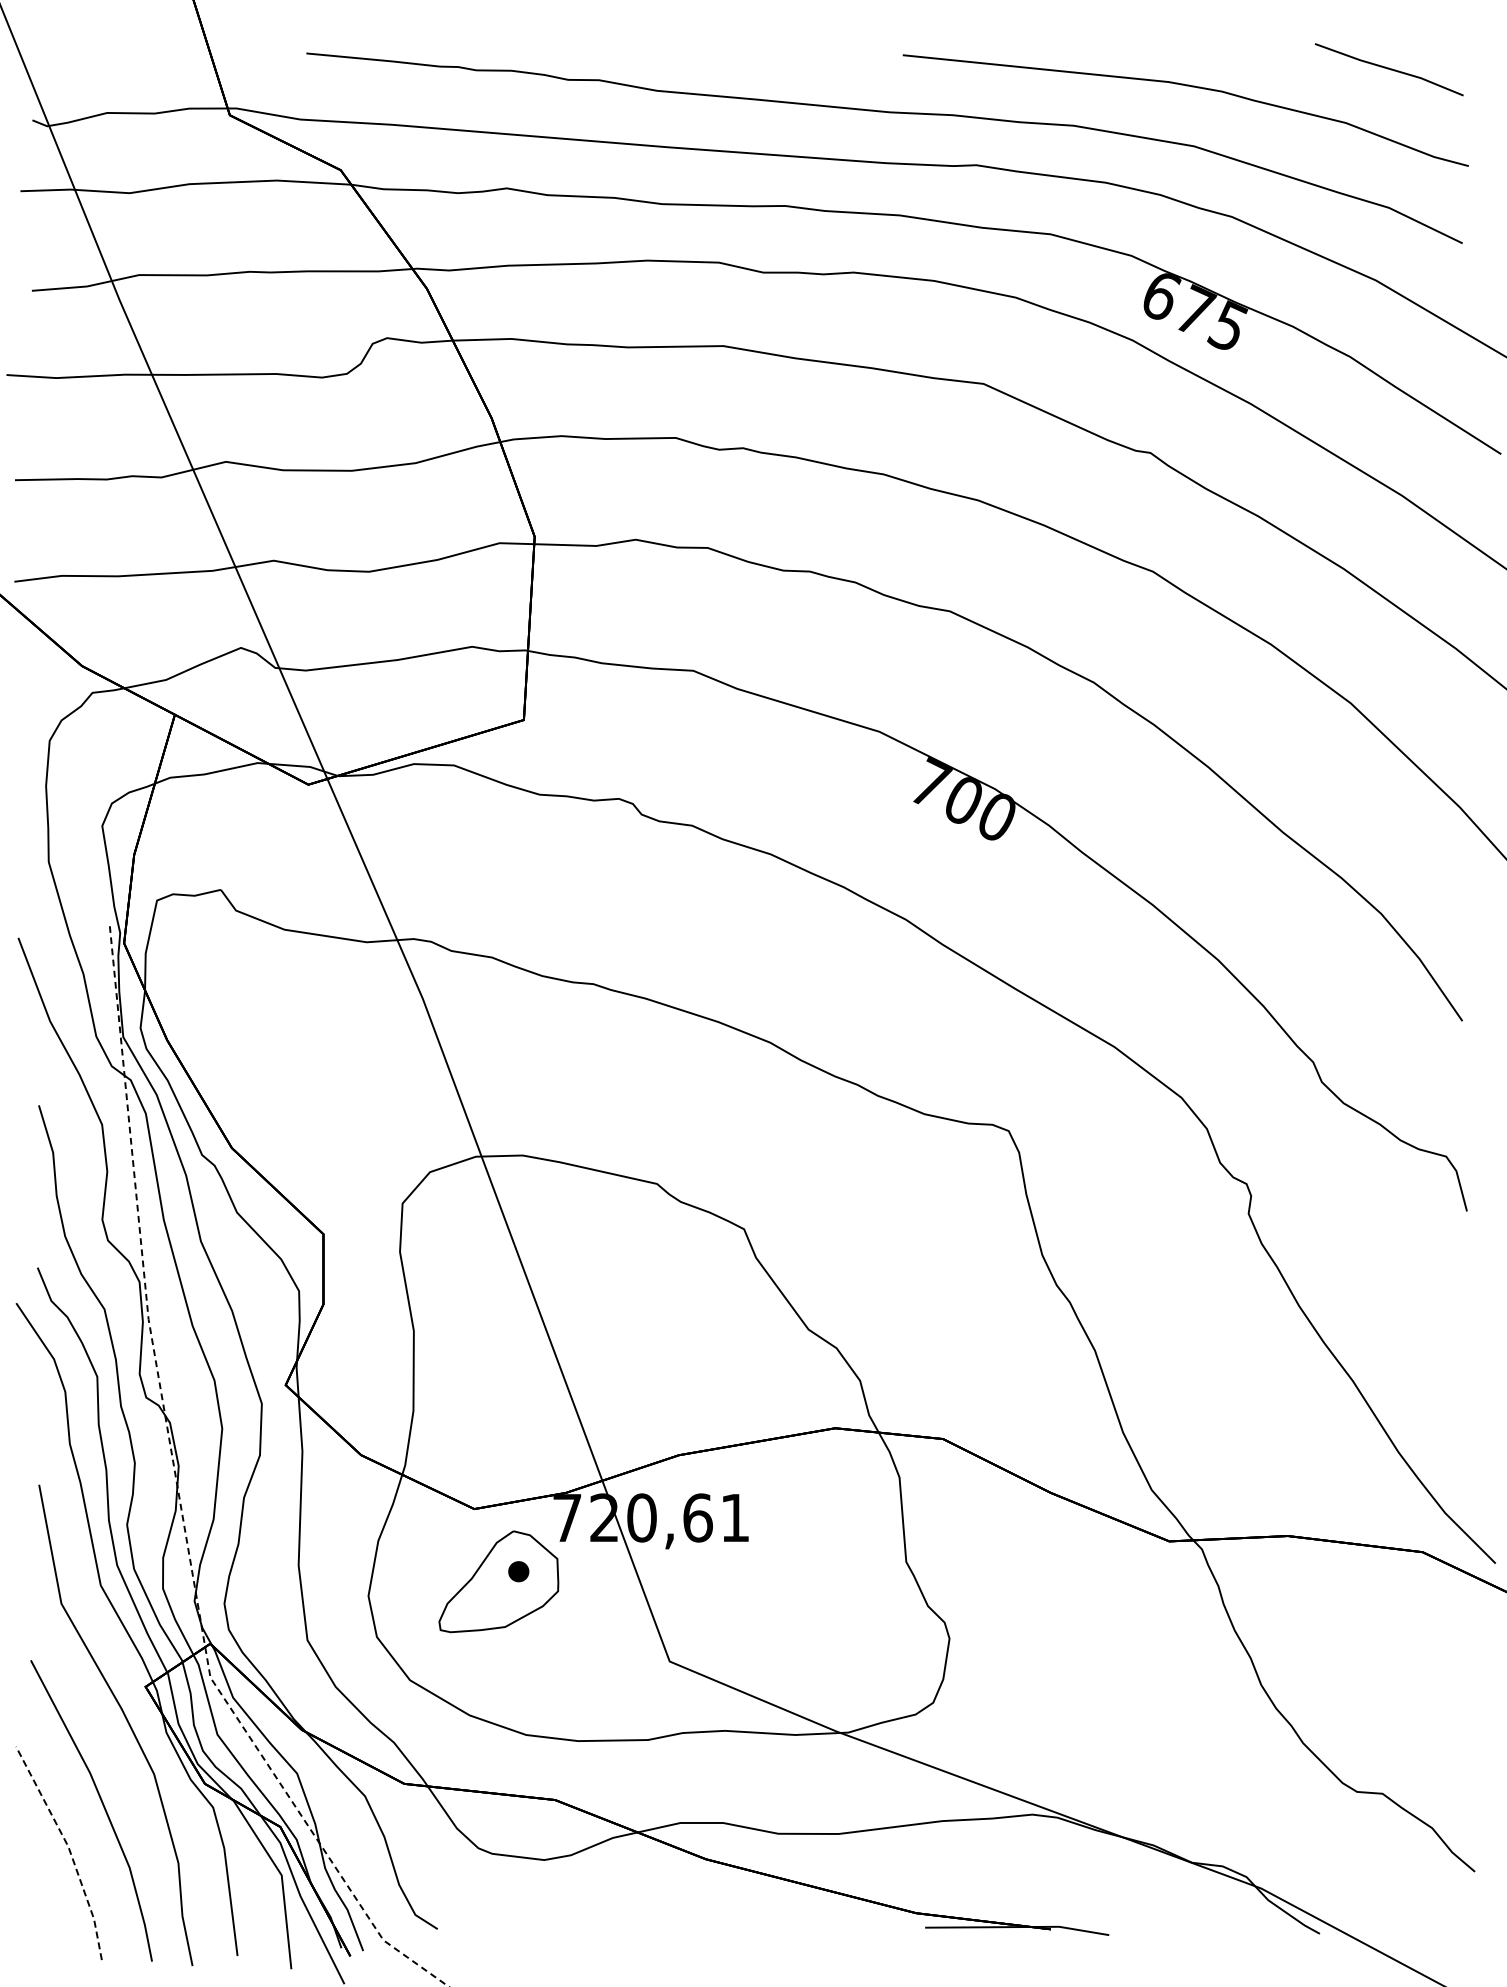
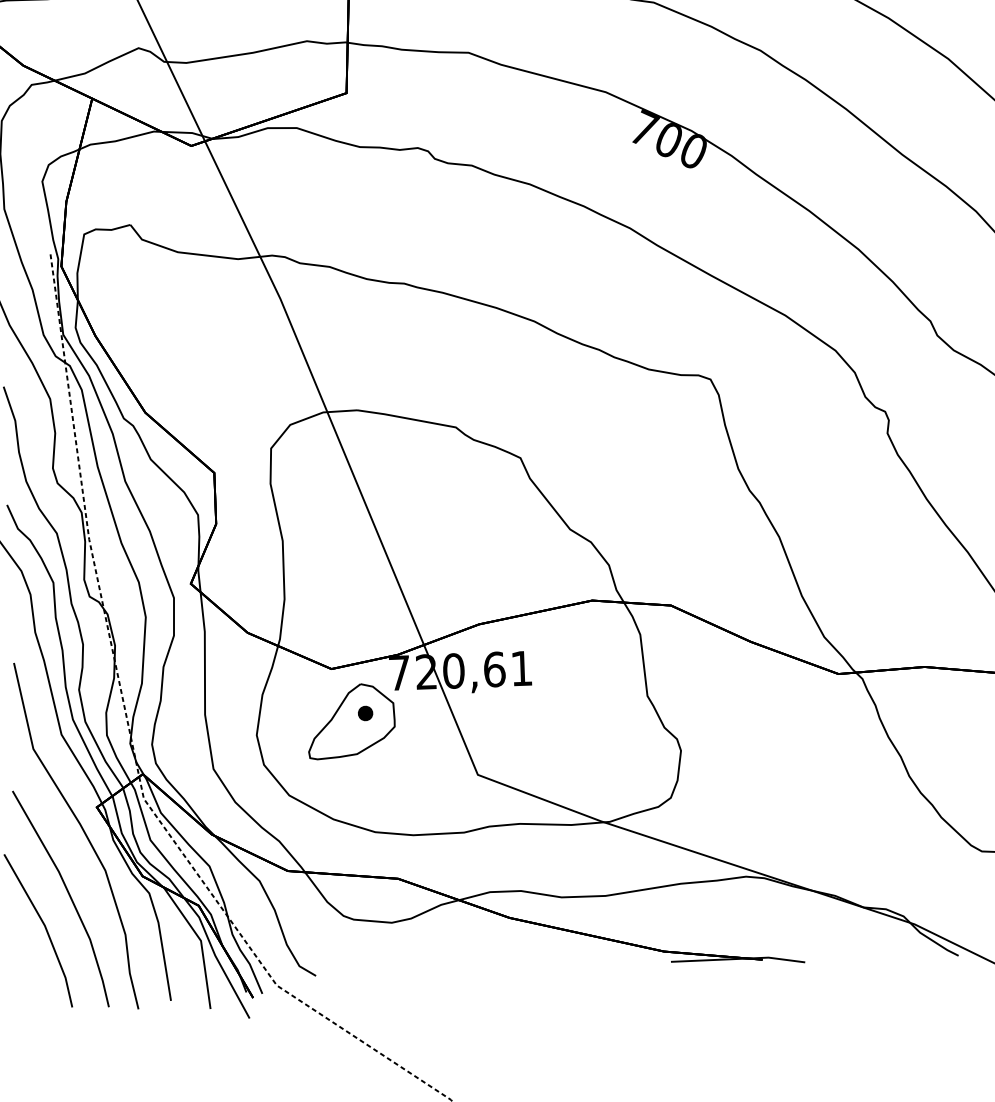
line: (69, 1849) -> (45, 927), dashed -> solid

